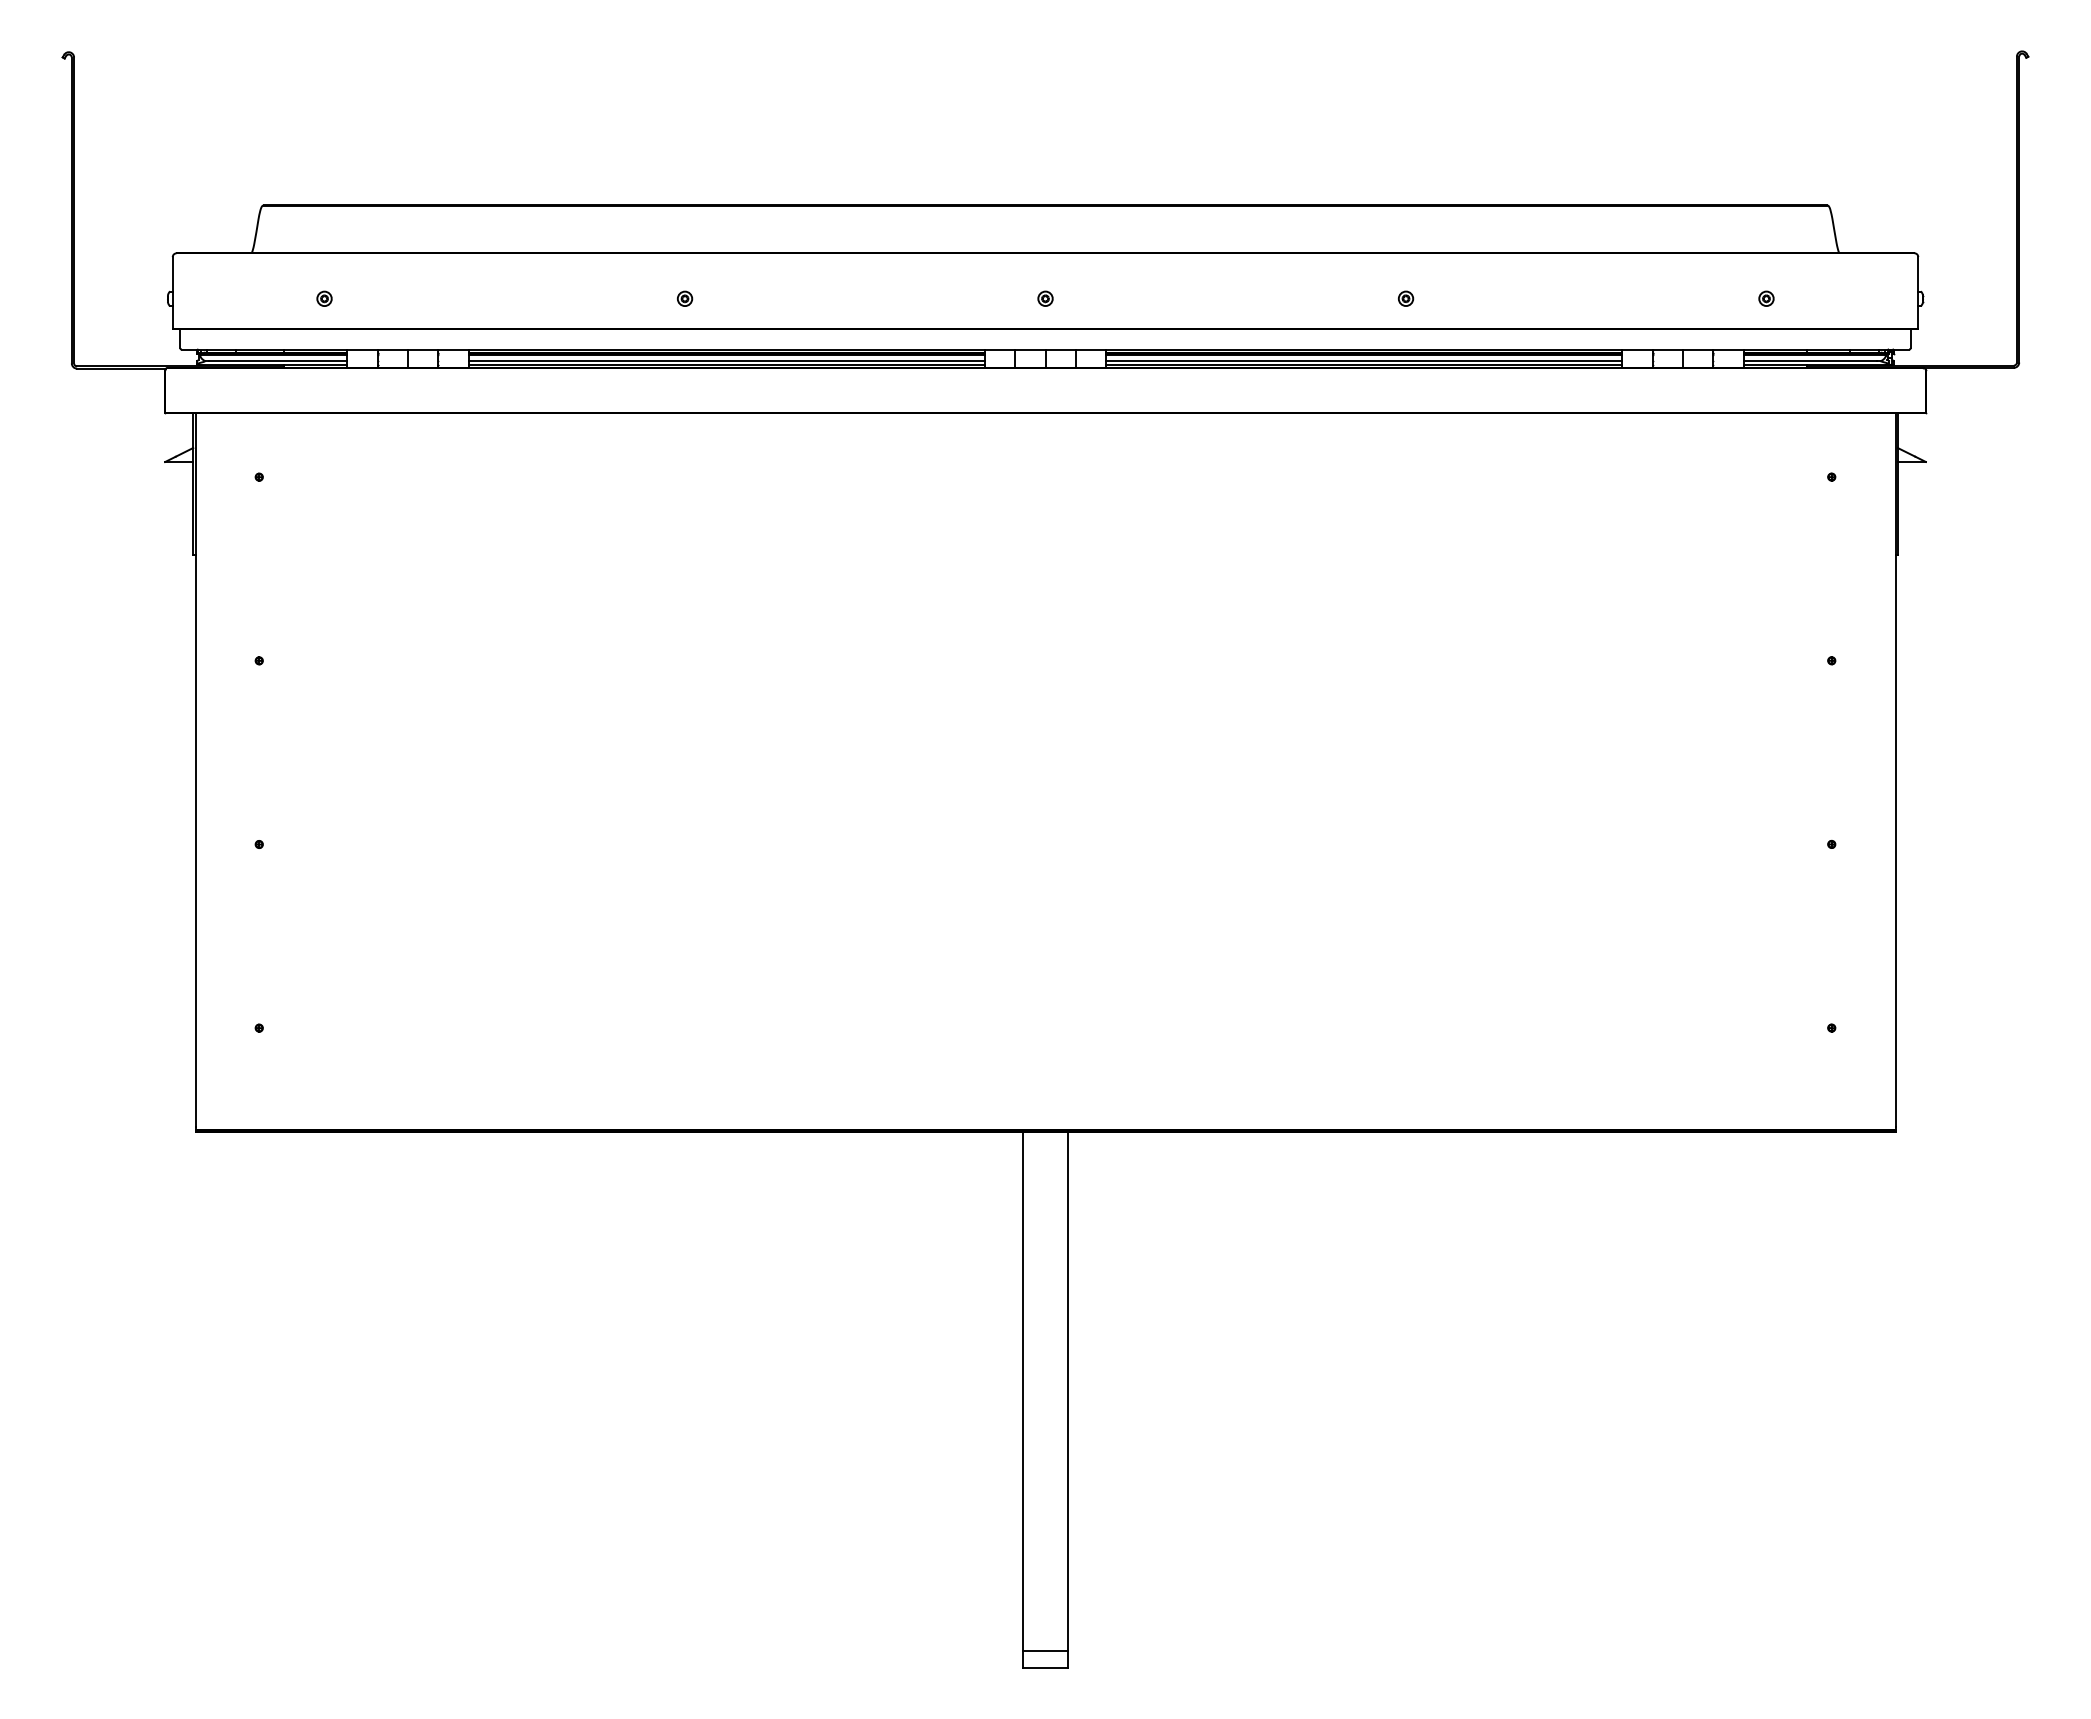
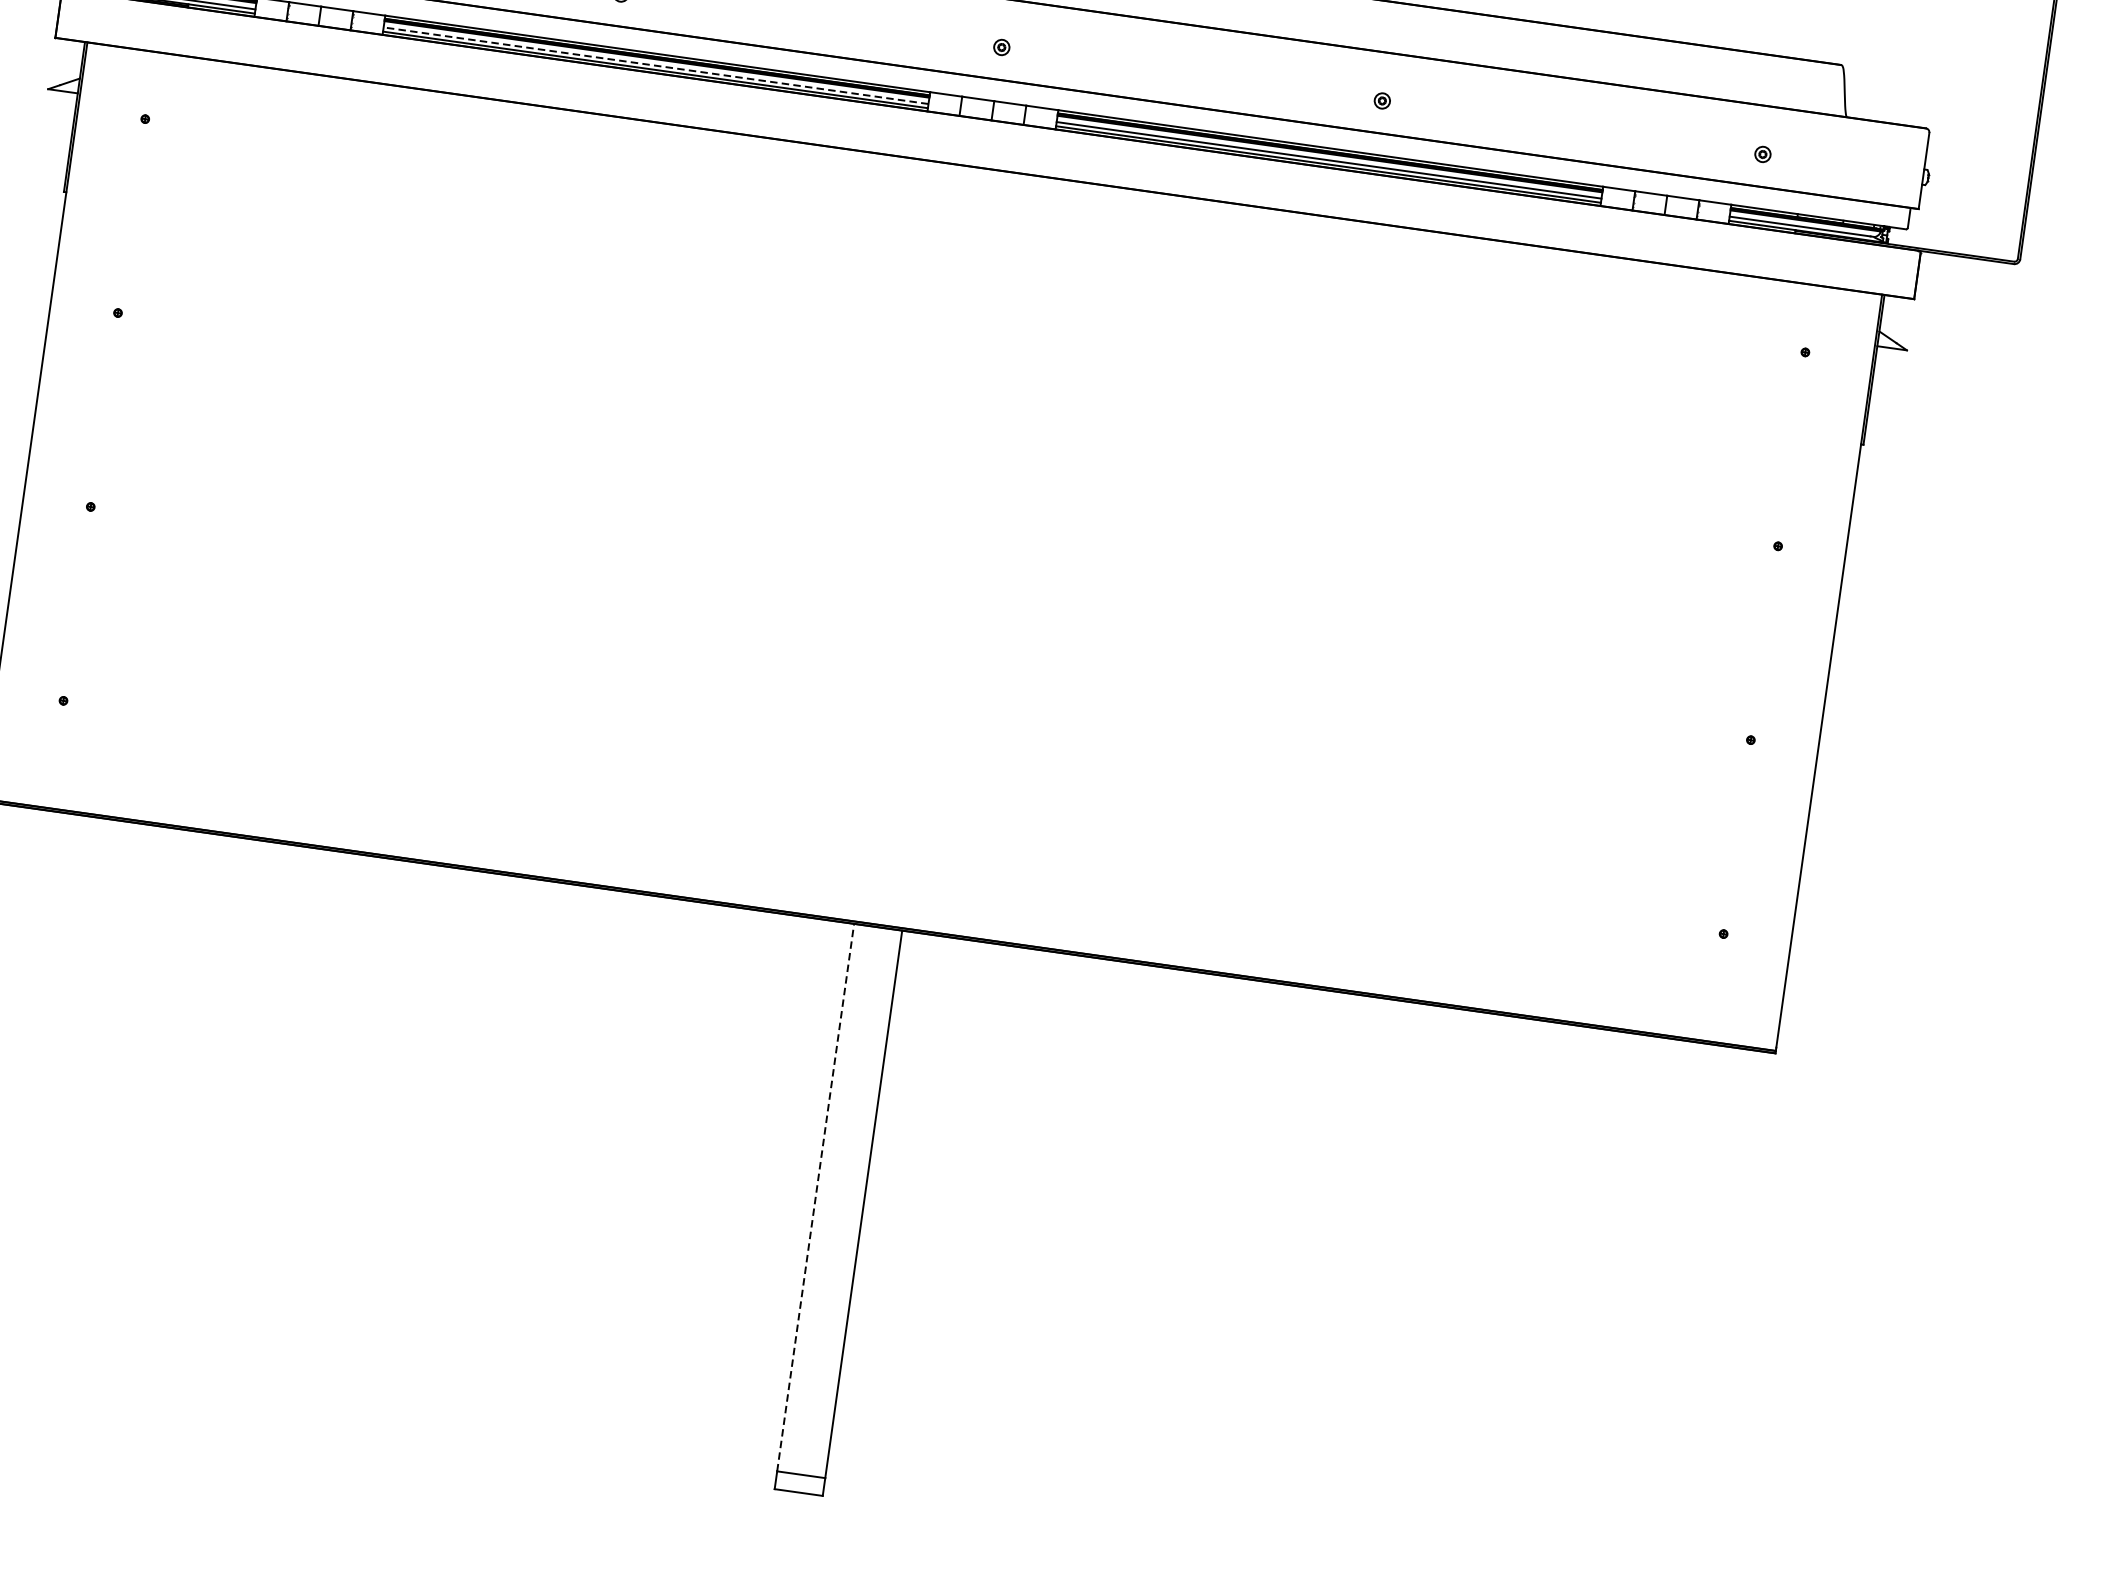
line: (726, 360) -> (655, 65), solid -> dashed
line: (1022, 1390) -> (815, 1196), solid -> dashed

